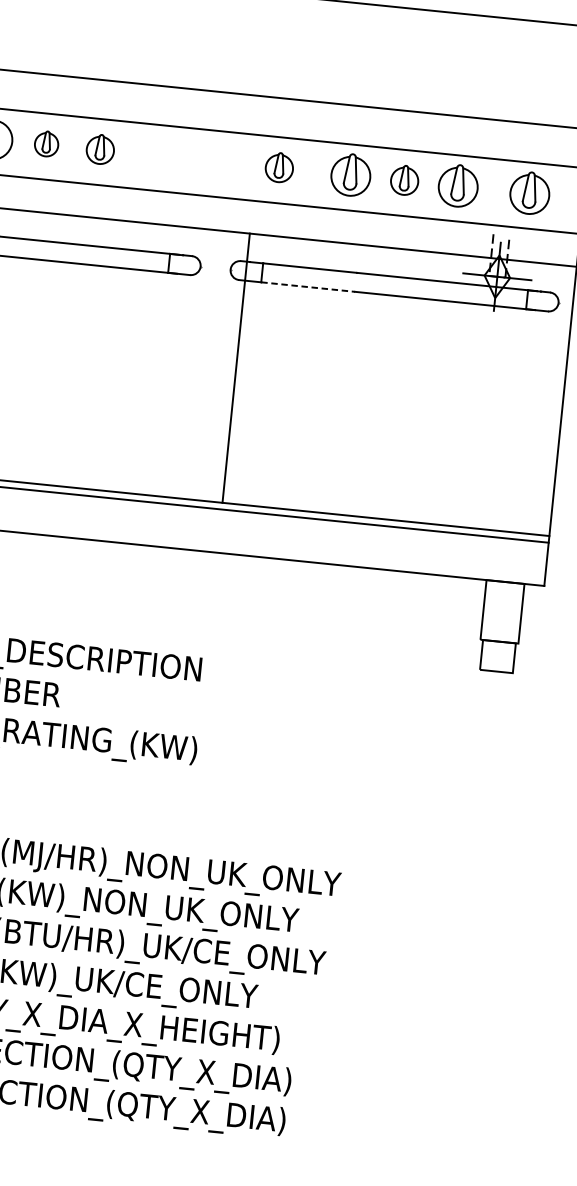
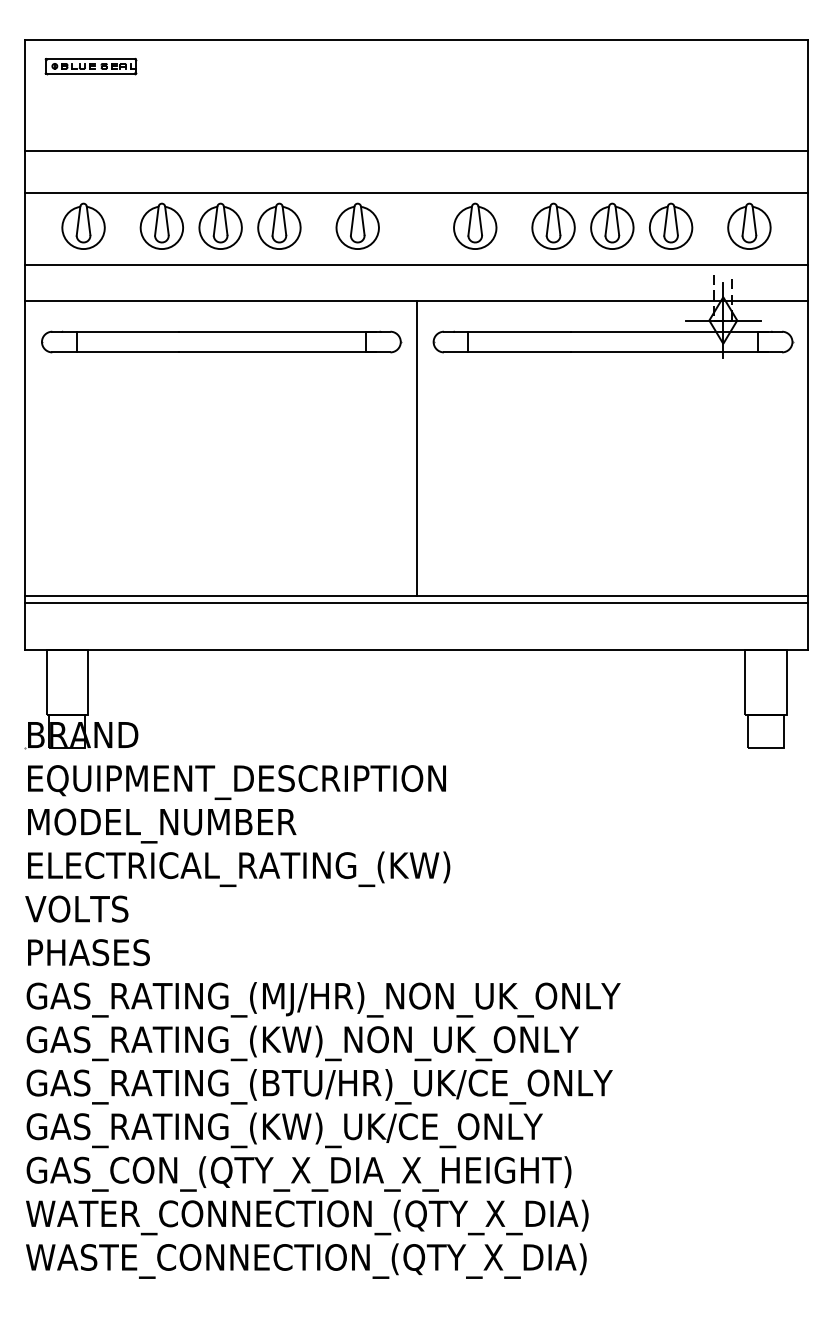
part: (46, 143) -> (220, 225), size x1.67
part: (100, 148) -> (279, 225), size x1.43
part: (171, 156) -> (357, 225), added
part: (279, 166) -> (475, 225), size x1.43
part: (404, 179) -> (612, 225), size x1.43
line: (309, 287) -> (520, 352), dashed -> solid
line: (236, 367) -> (416, 447), moved

